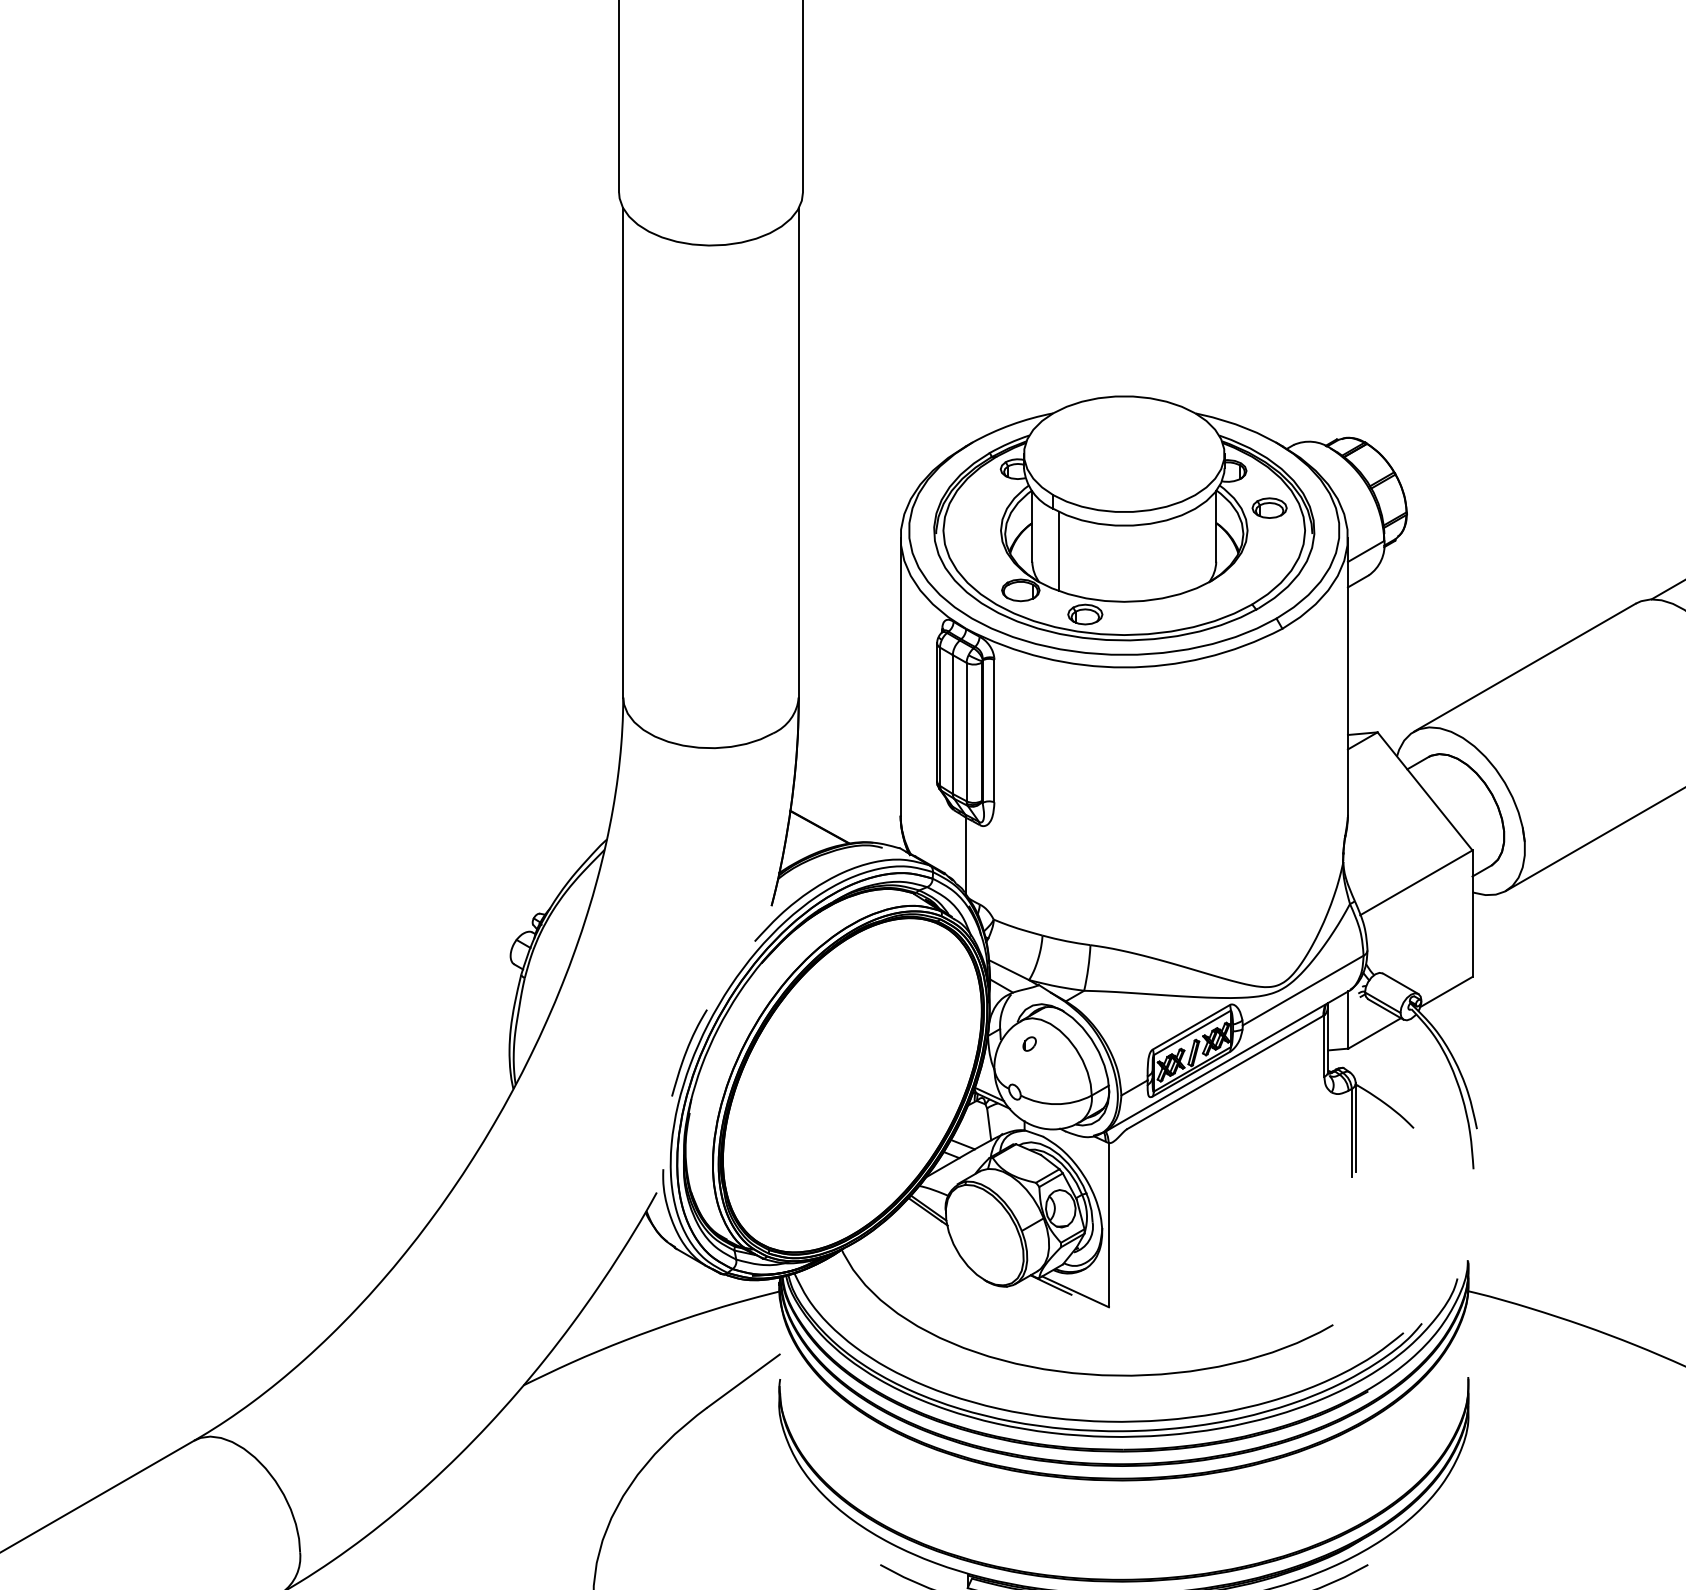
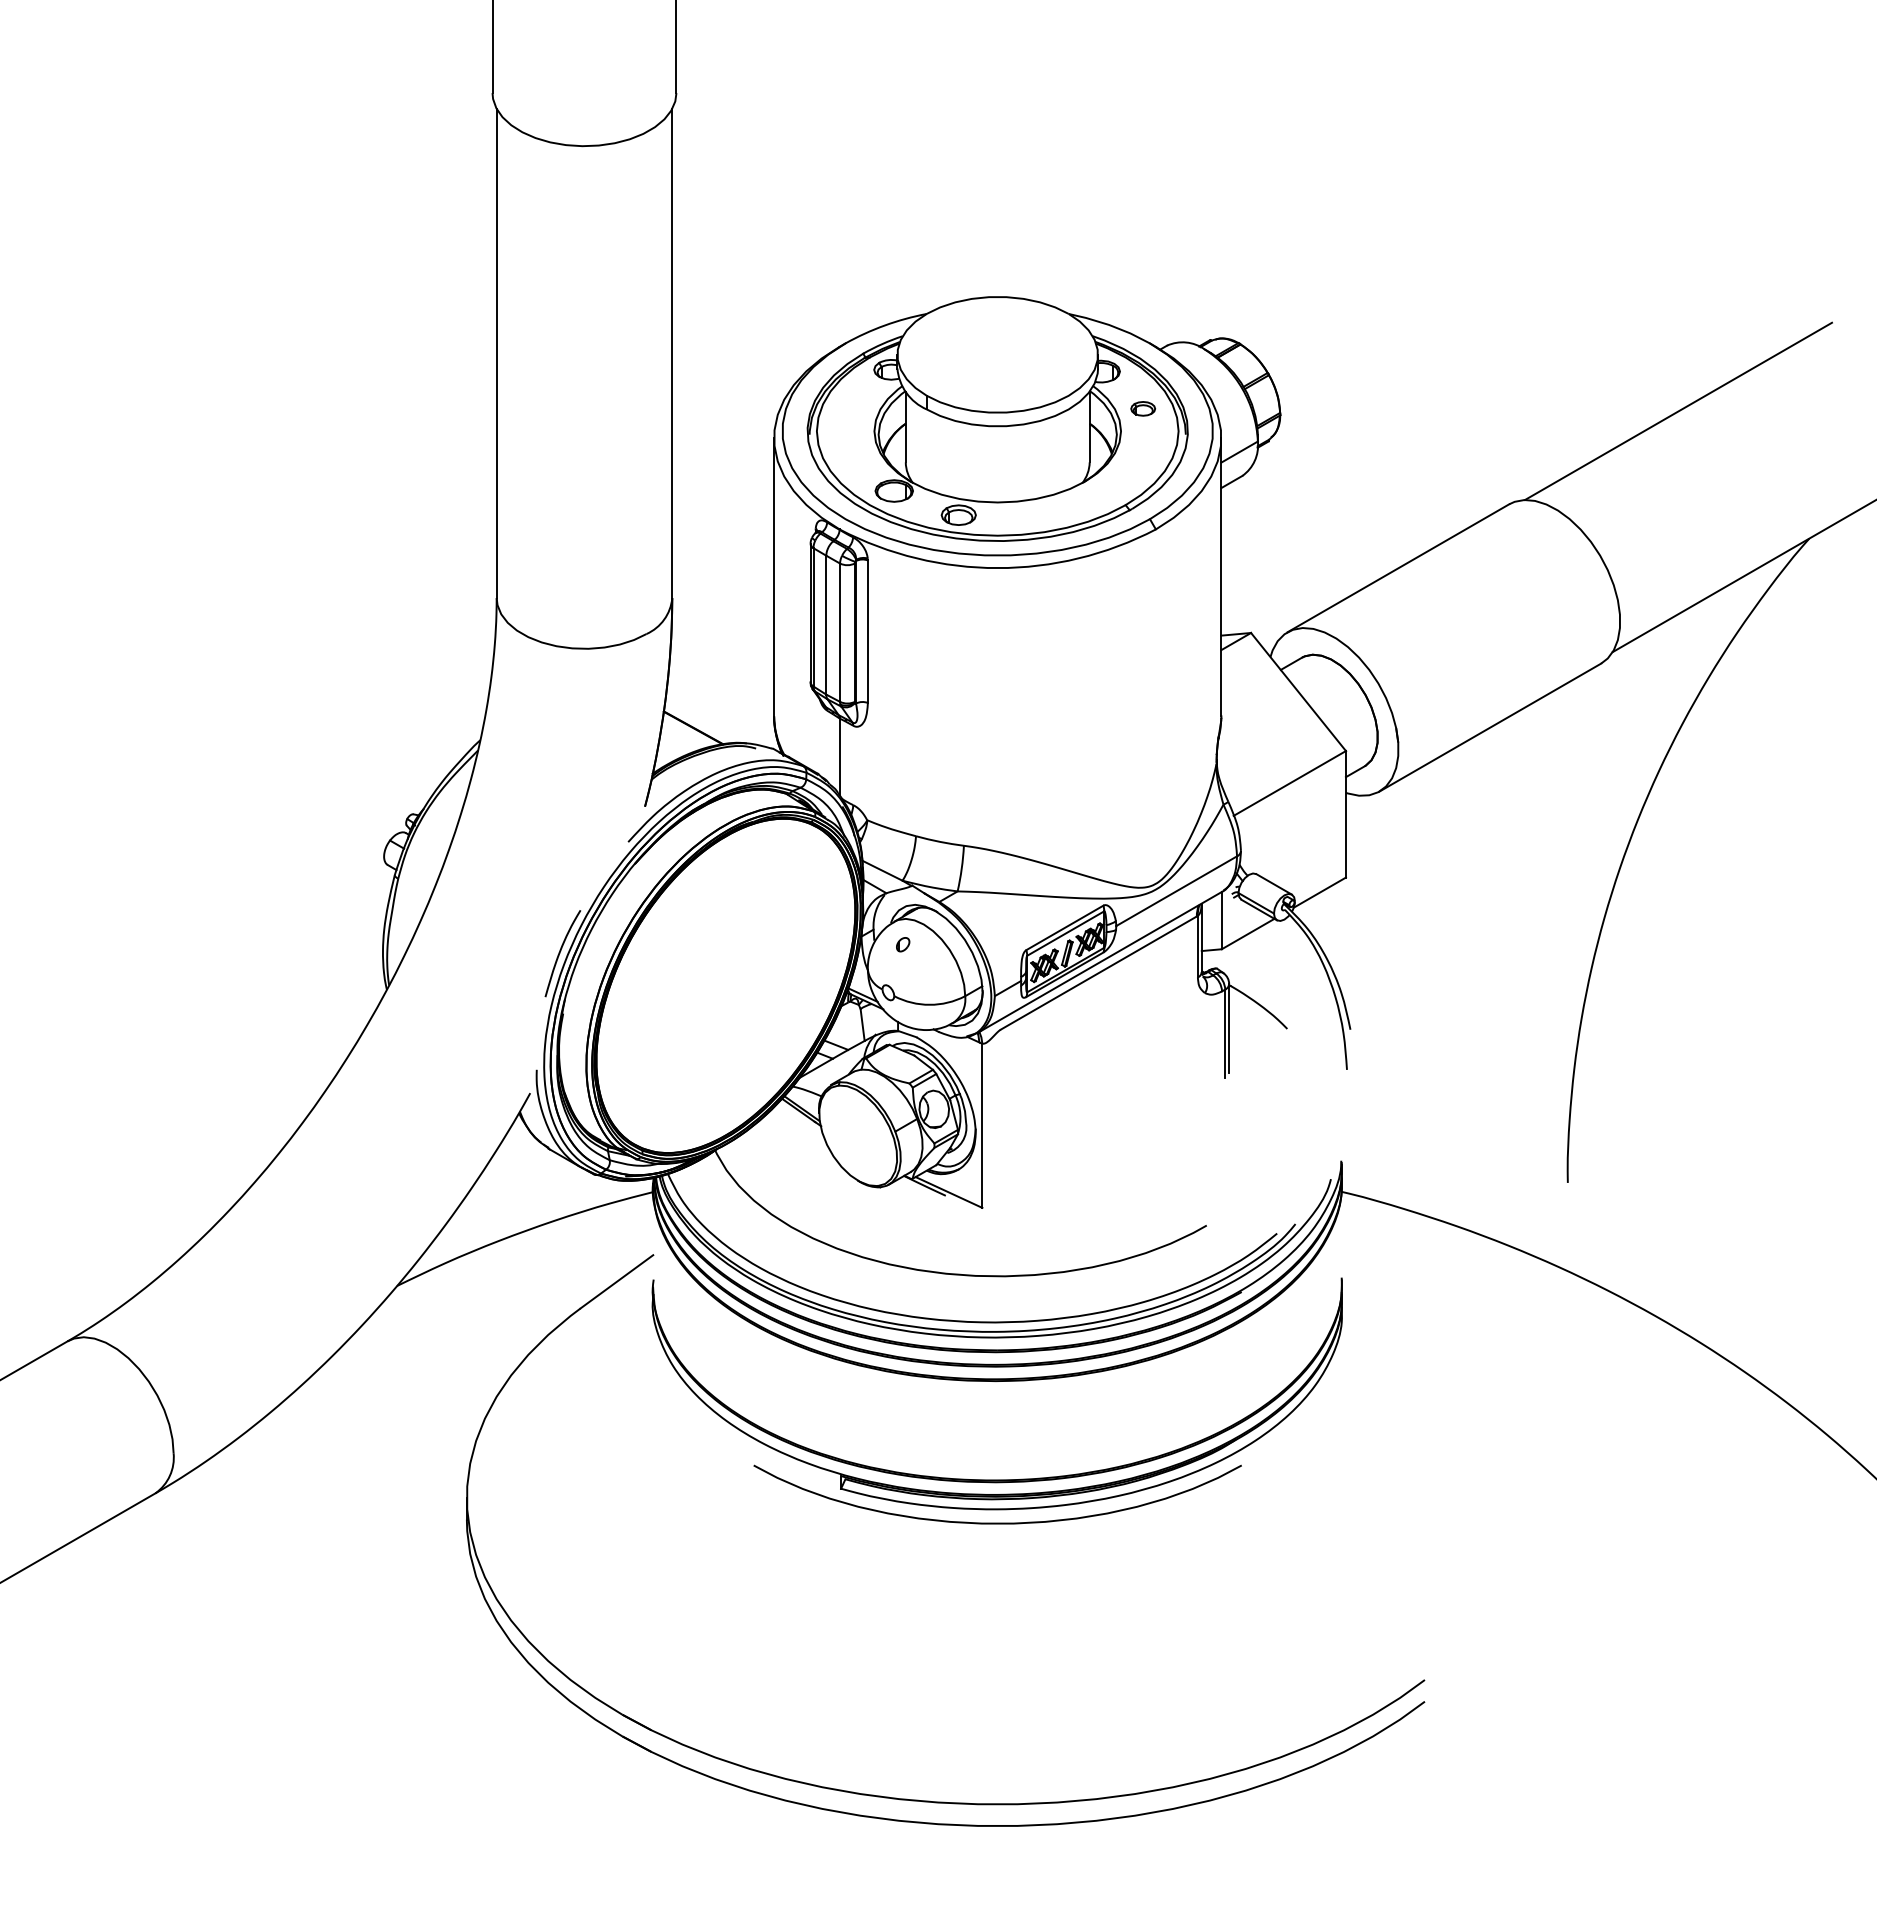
part: (1270, 507) -> (1143, 408), size x0.7
line: (1059, 550) -> (932, 451), removed

